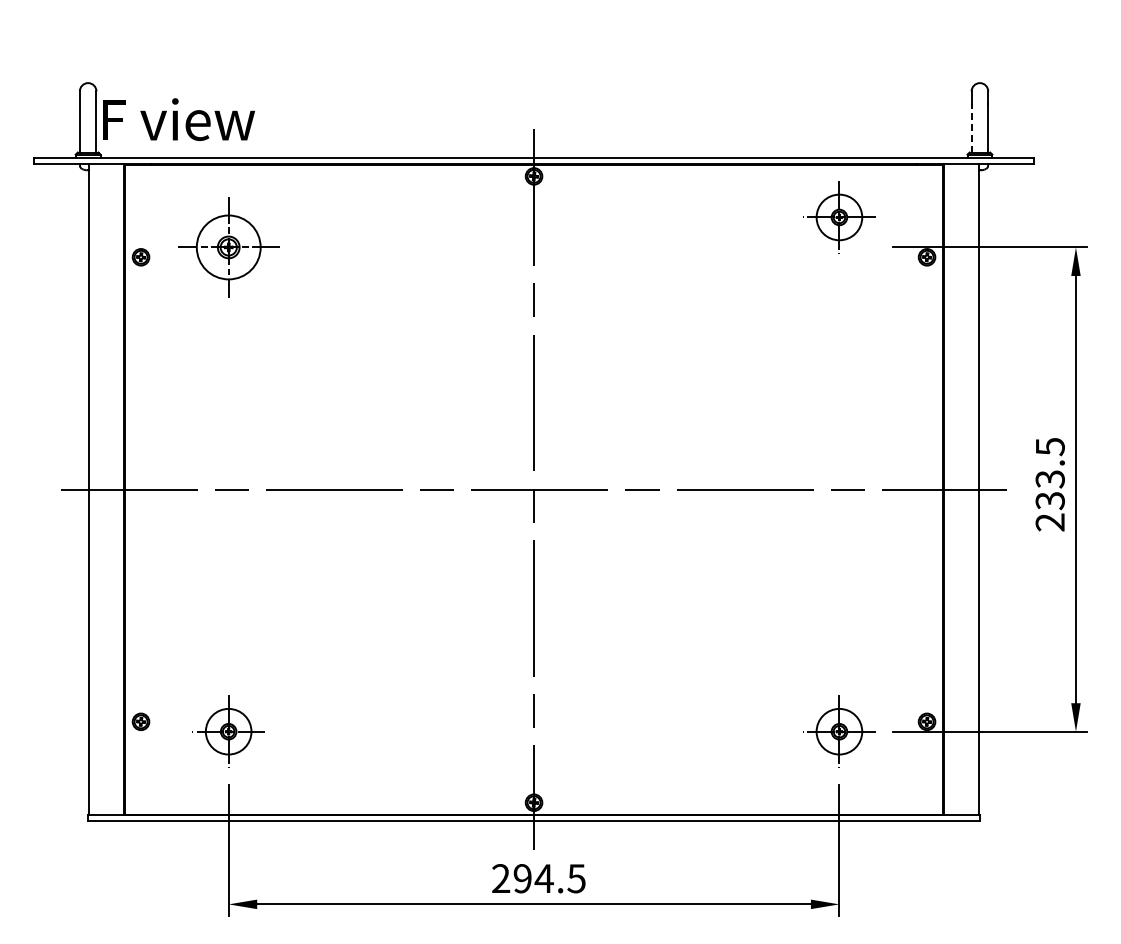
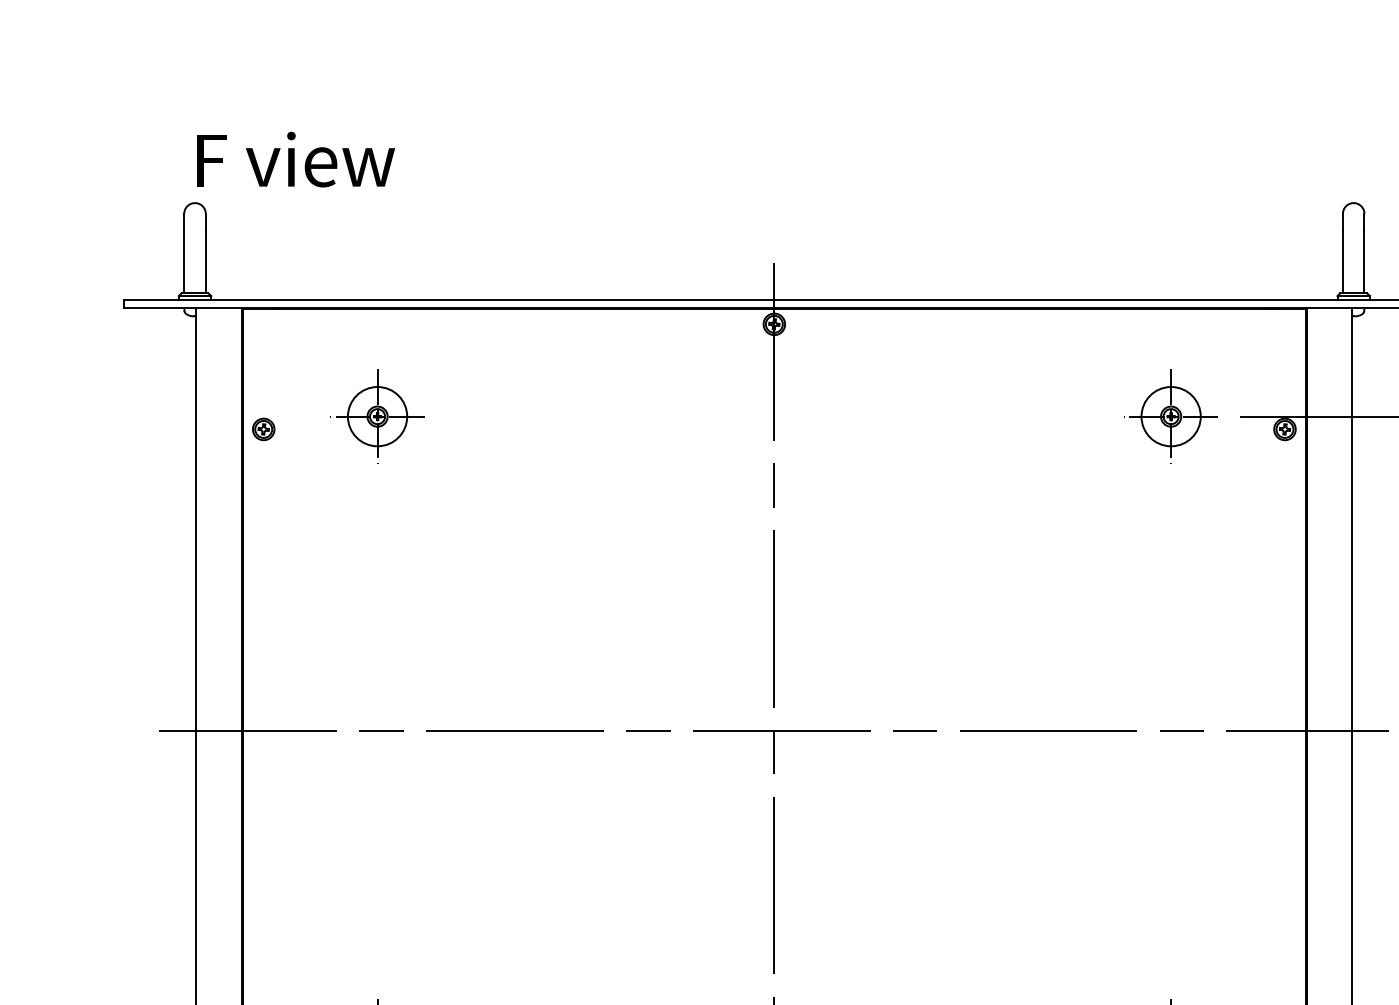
text: (178, 119) -> (295, 159), moved
line: (971, 127) -> (1342, 260), dashed -> solid
part: (839, 217) -> (1171, 416), moved
part: (228, 247) -> (377, 416), size x0.71

